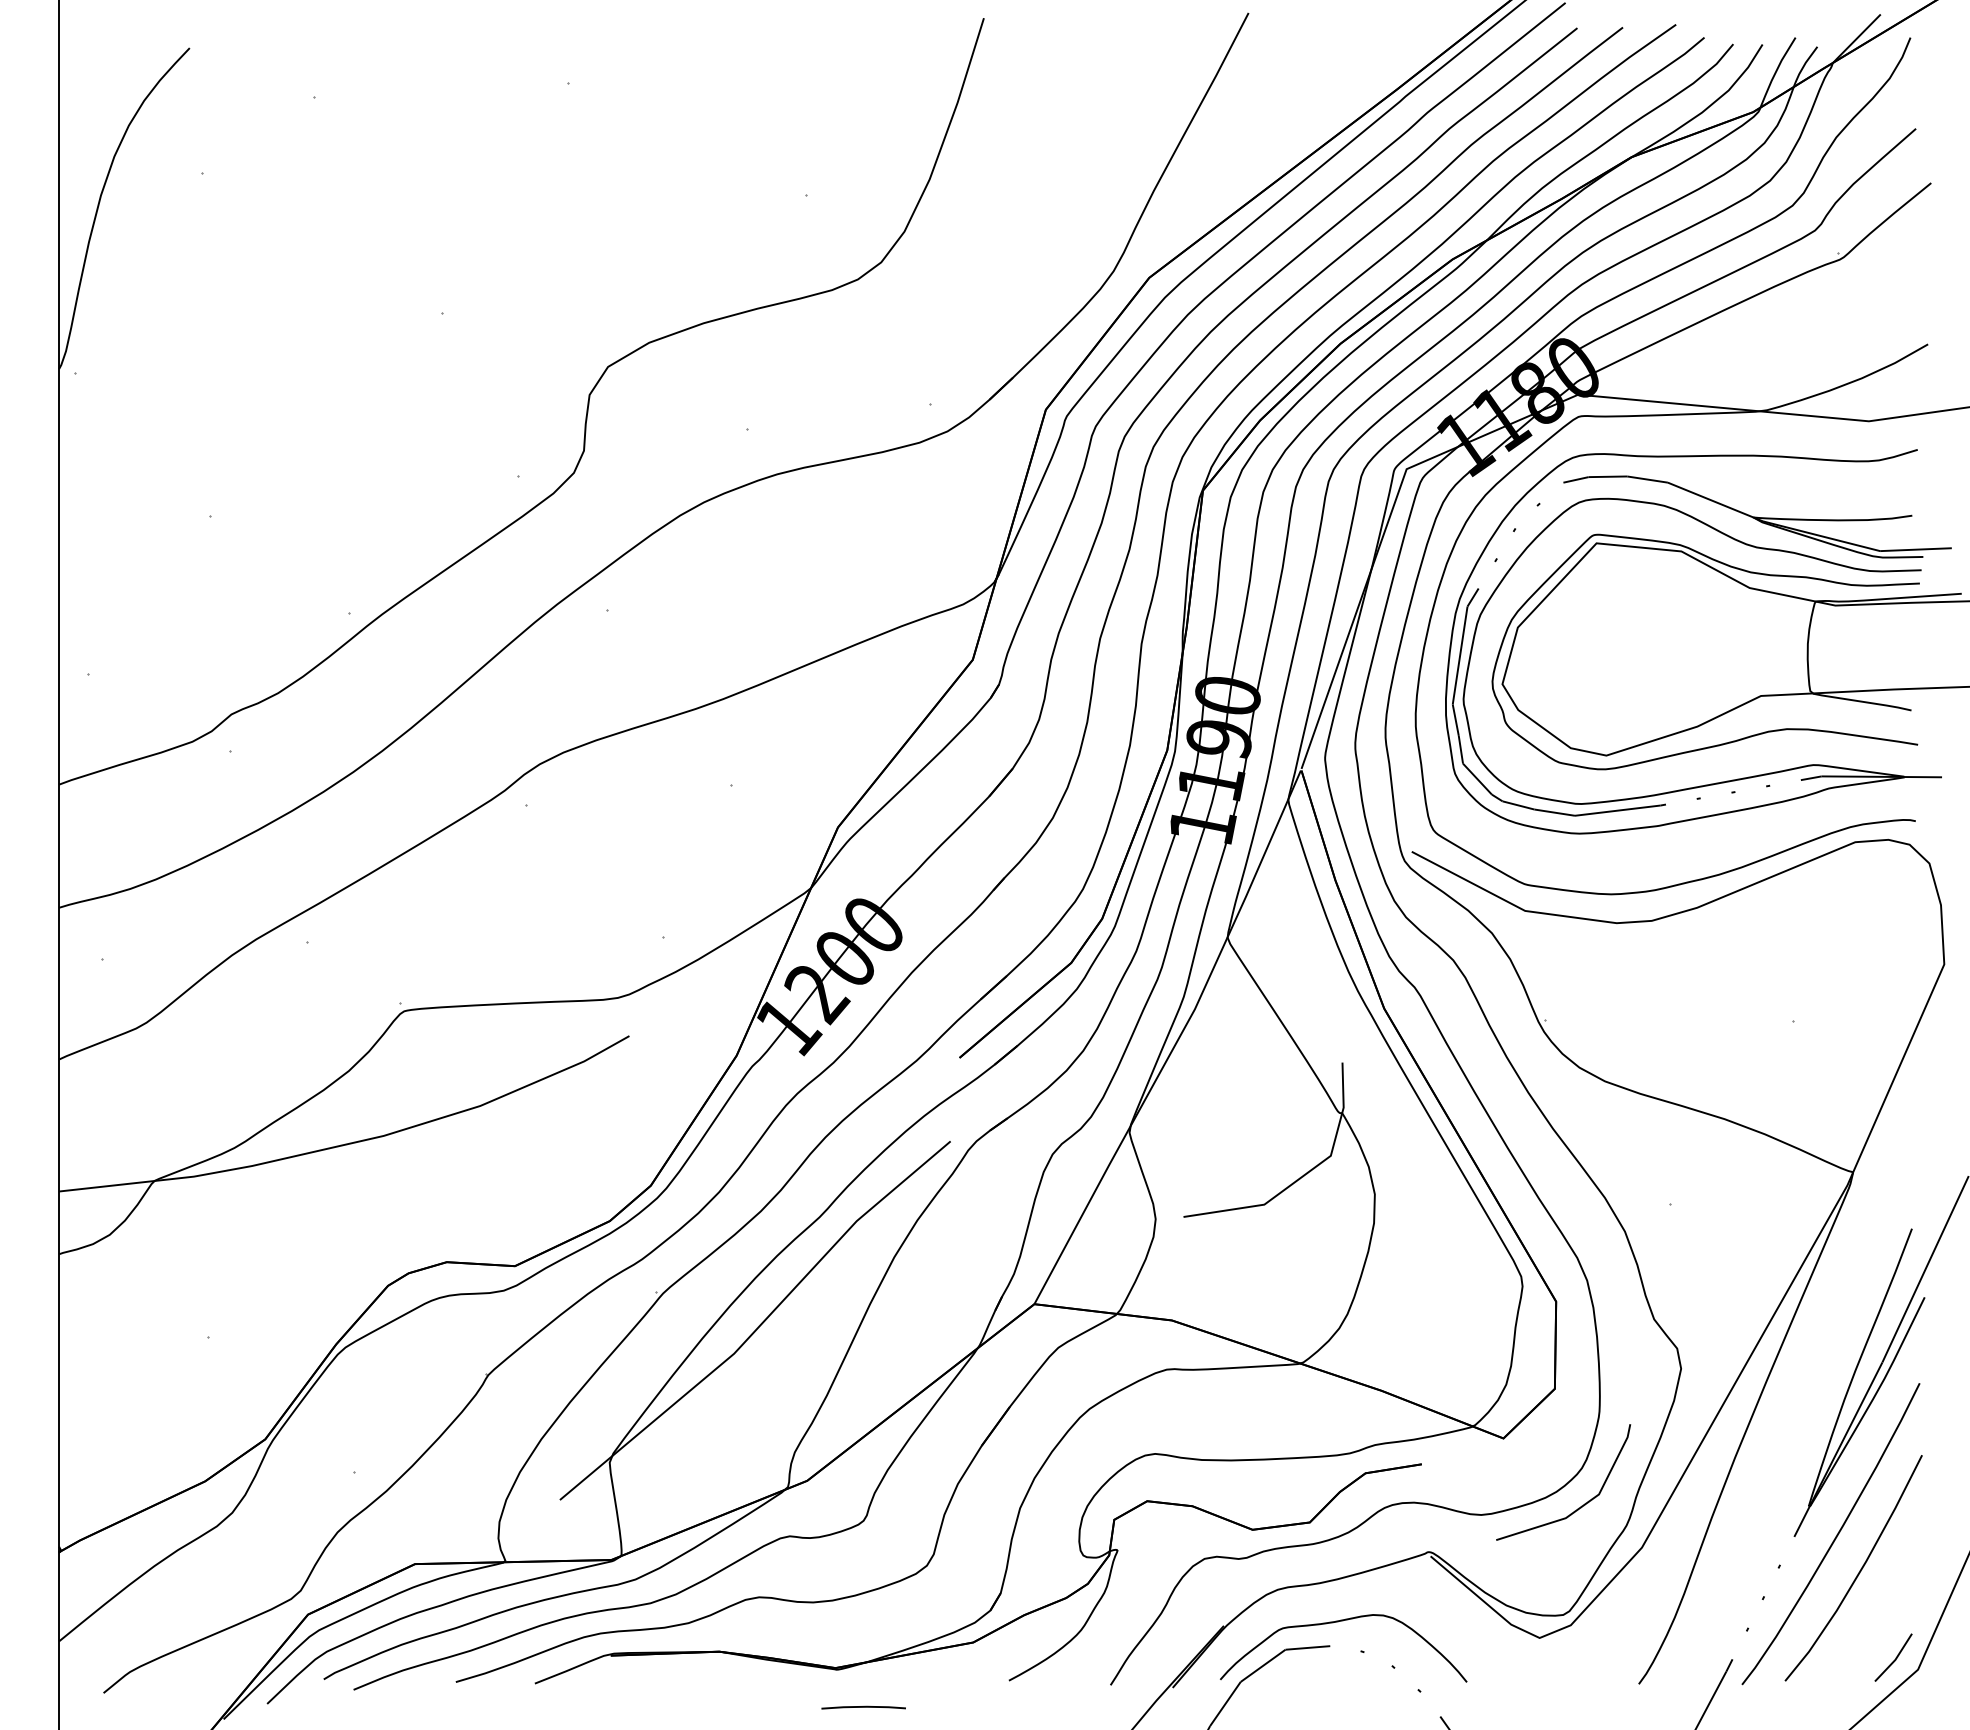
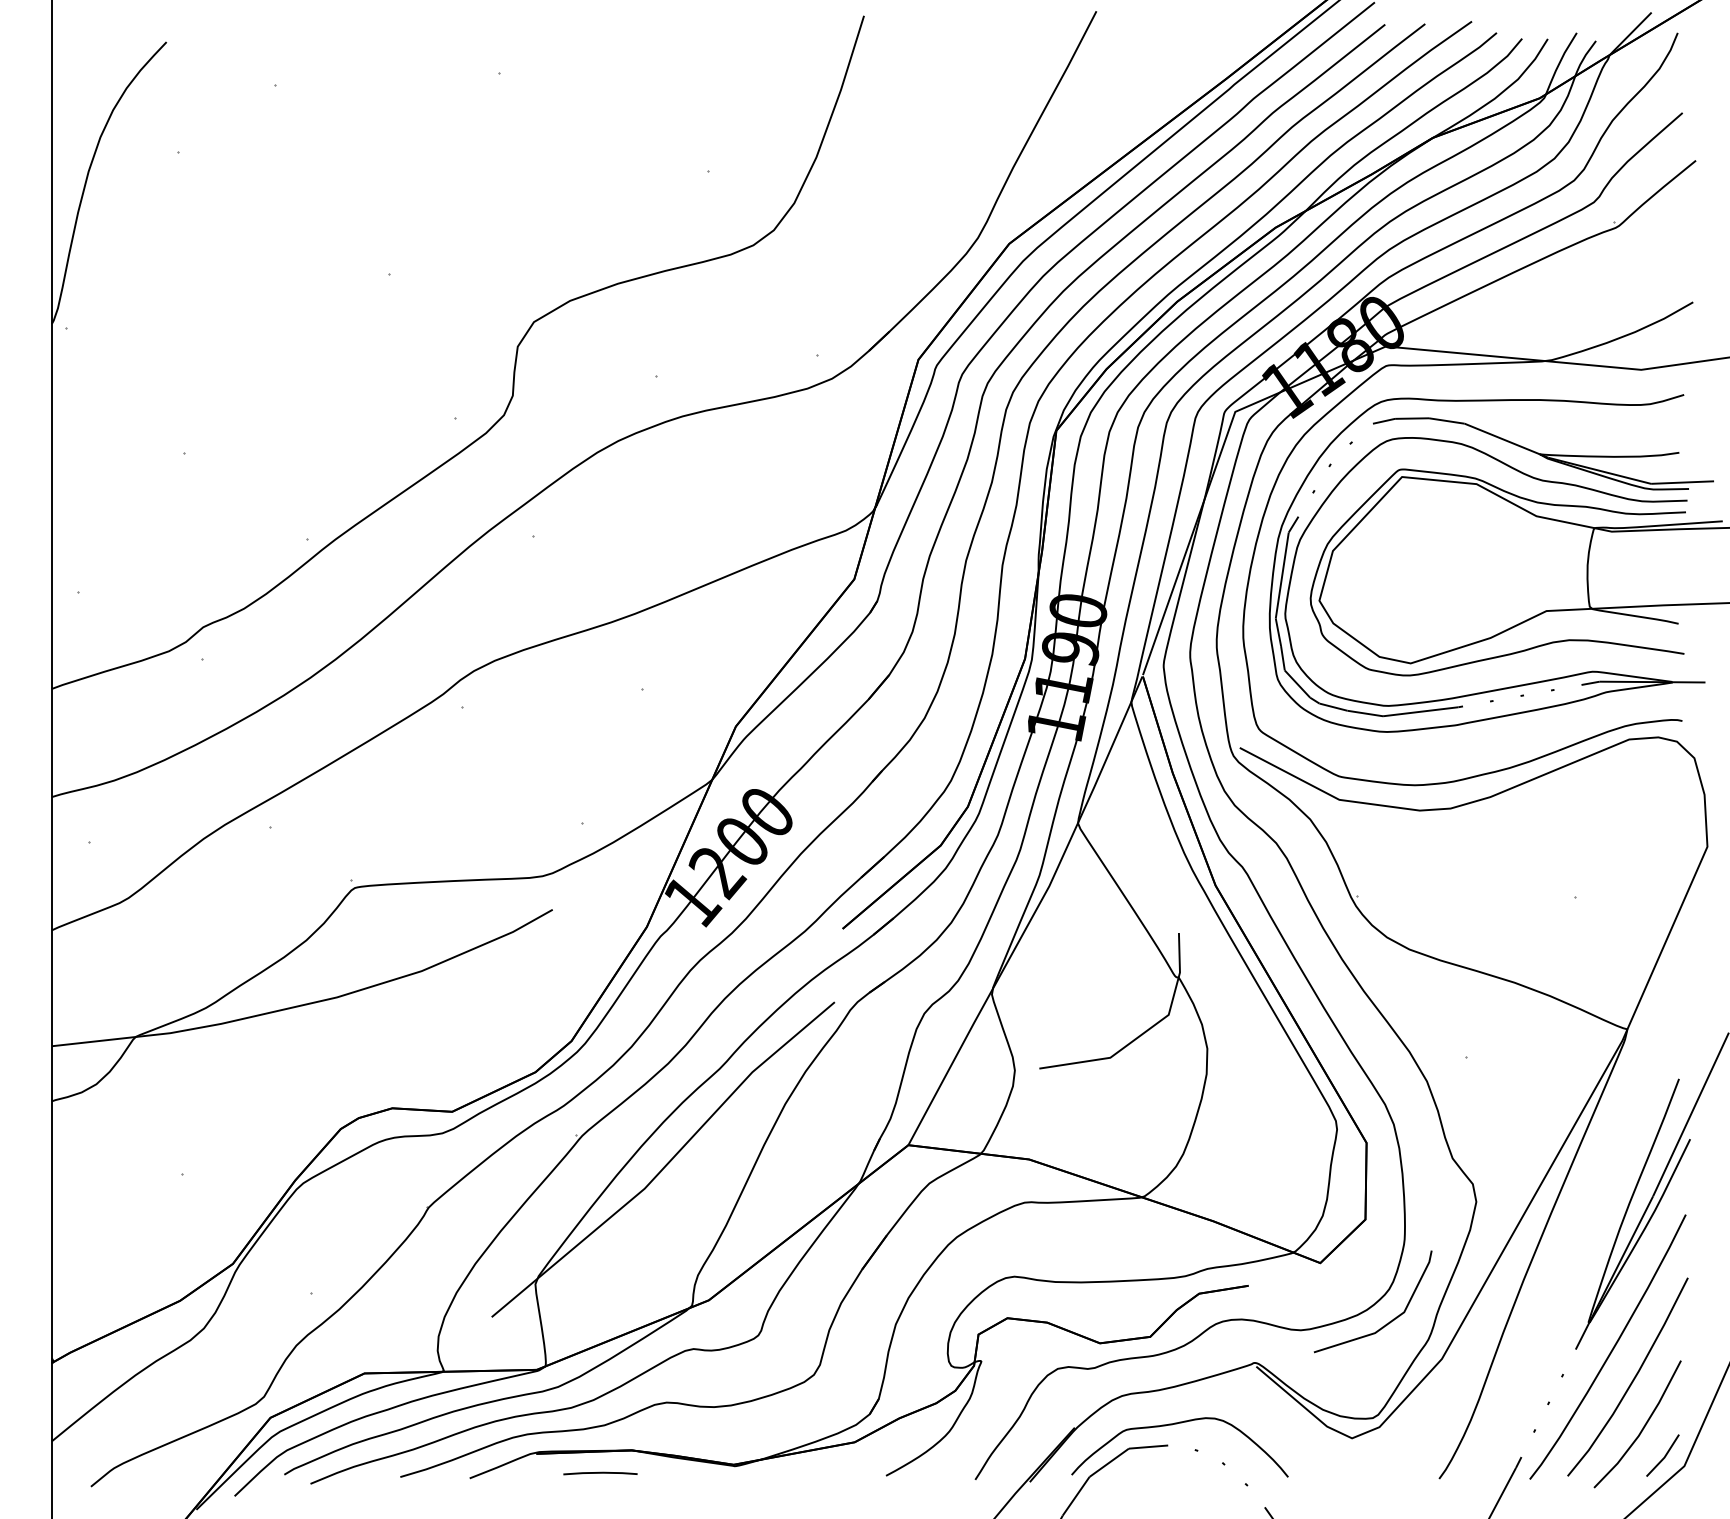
line: (1870, 1625) -> (1642, 1427), added
line: (863, 1707) -> (600, 1473), moved

